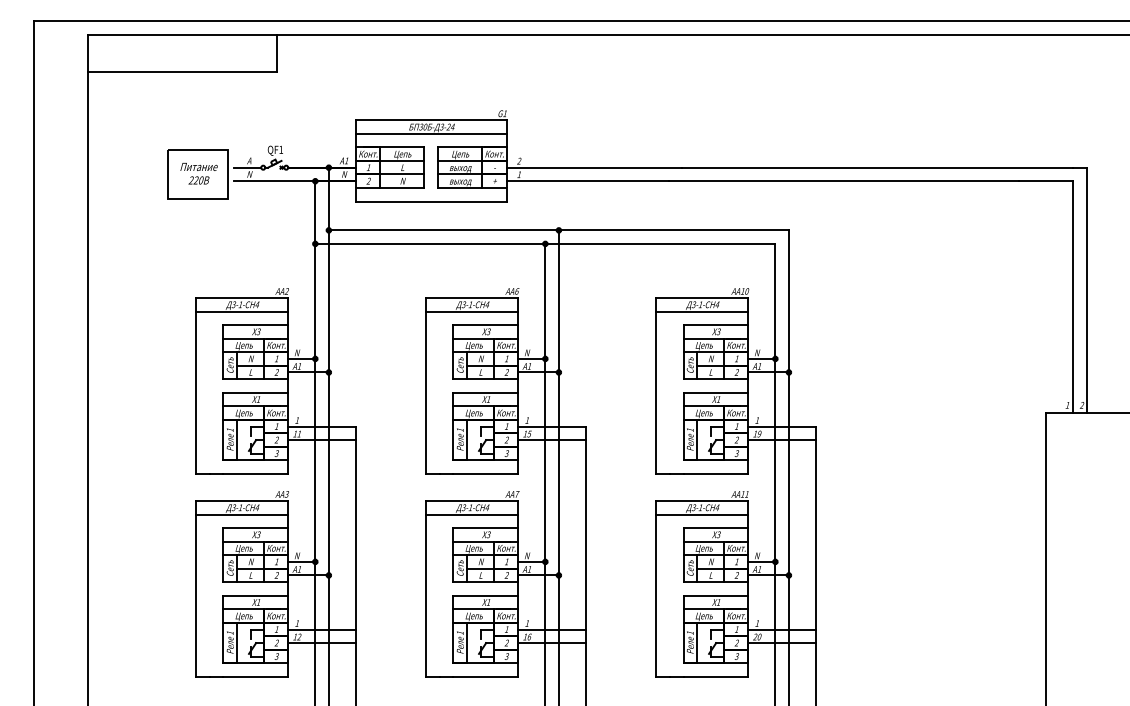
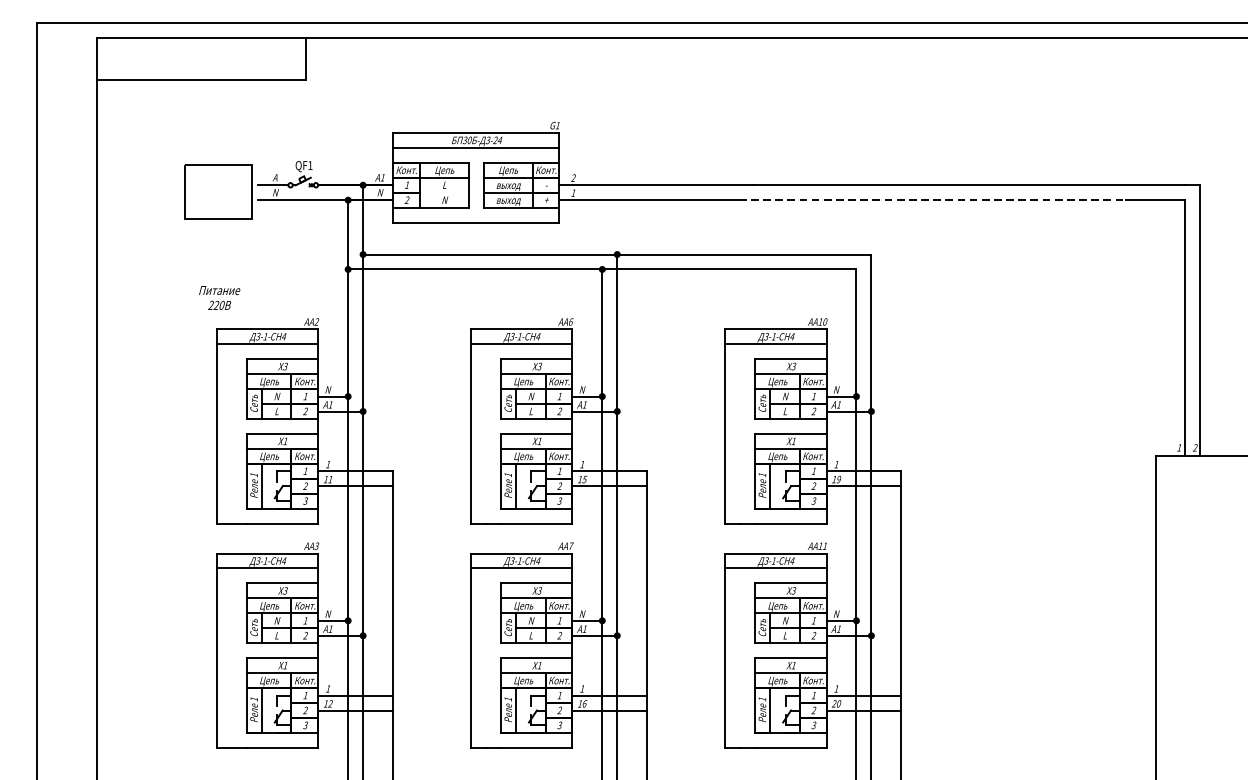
text: (198, 173) -> (219, 297), moved
line: (402, 174) -> (444, 192), removed
line: (844, 181) -> (932, 200), solid -> dashed

